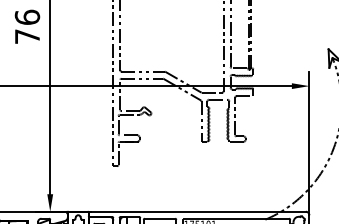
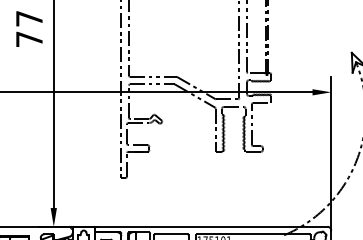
text: (26, 17) -> (28, 18), 76 -> 77

